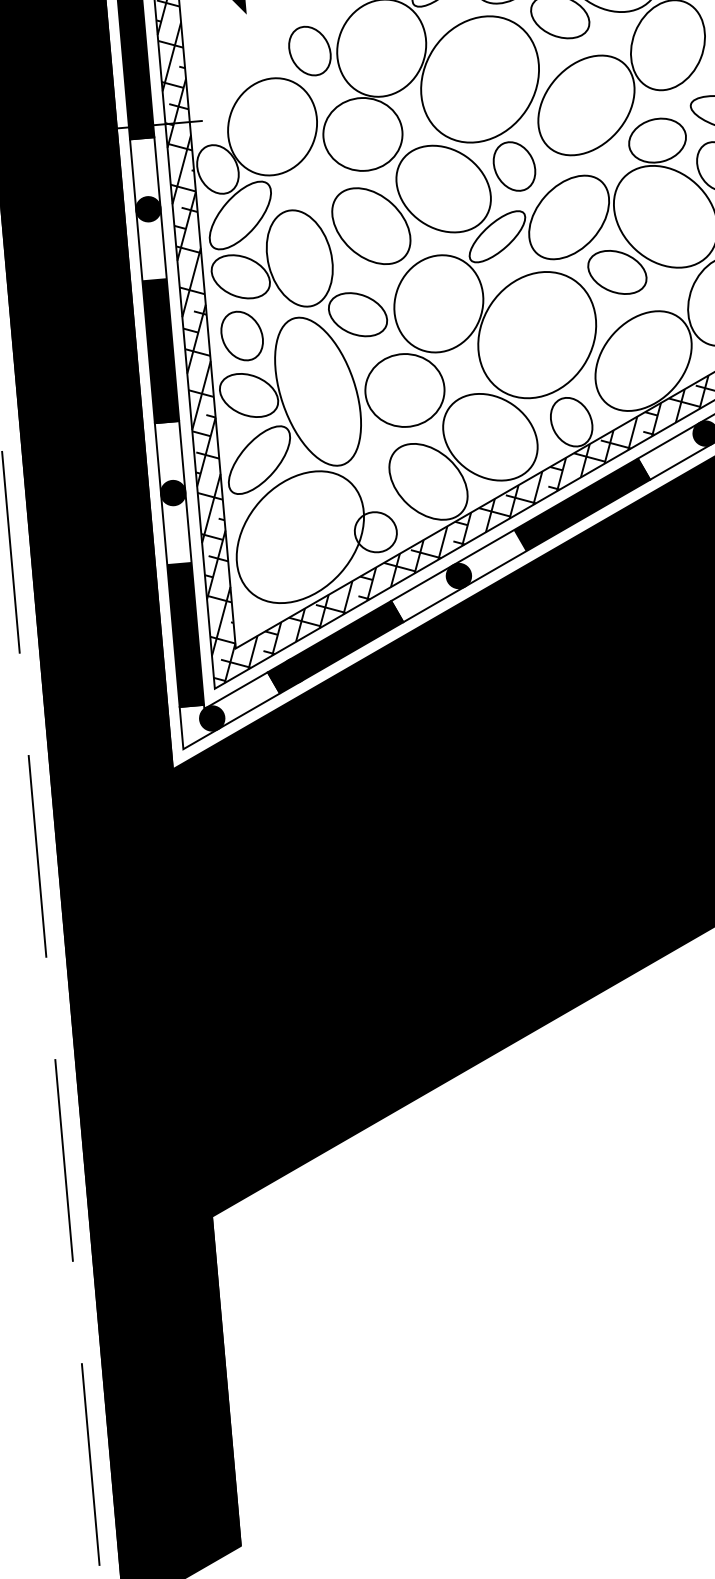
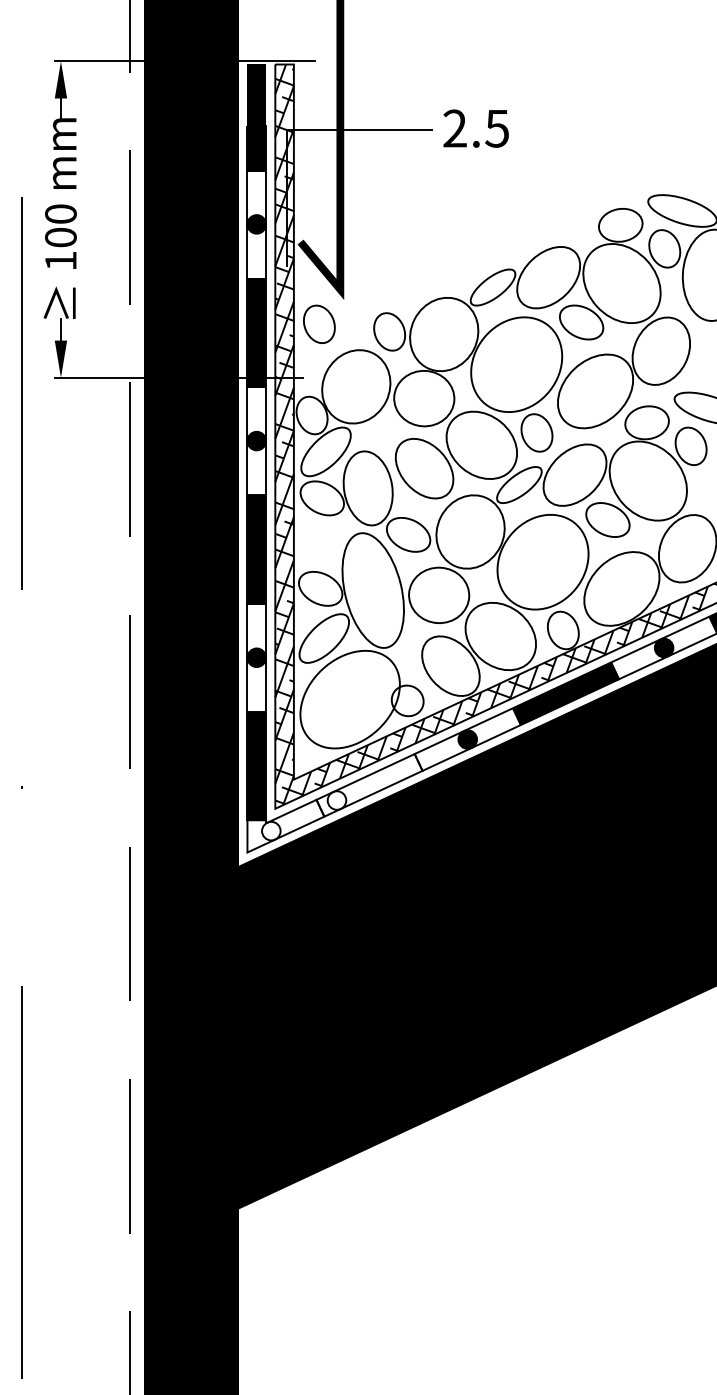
part: (242, 334) -> (319, 323), moved
fill: (335, 647) -> (369, 785), removed
fill: (212, 717) -> (271, 830), removed

